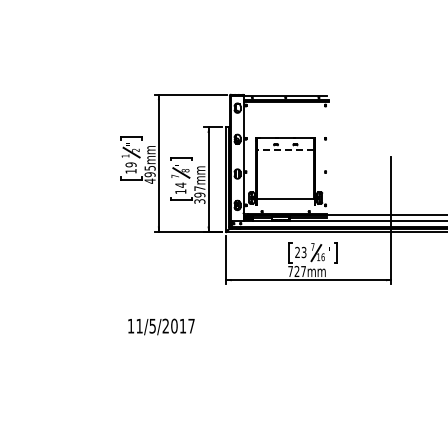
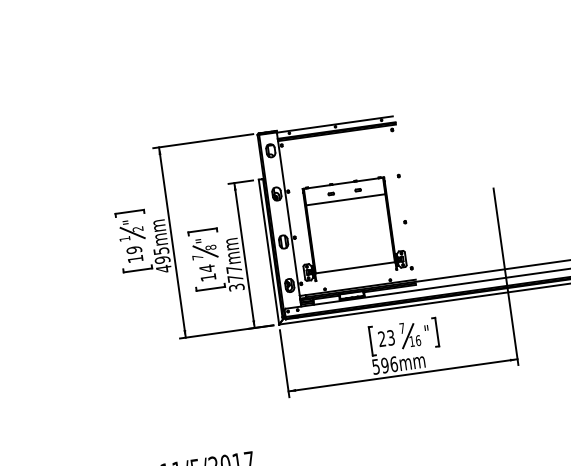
line: (285, 150) -> (345, 200), dashed -> solid
text: (199, 194) -> (234, 277), 397mm -> 377mm
text: (297, 271) -> (385, 365), 727mm -> 596mm

